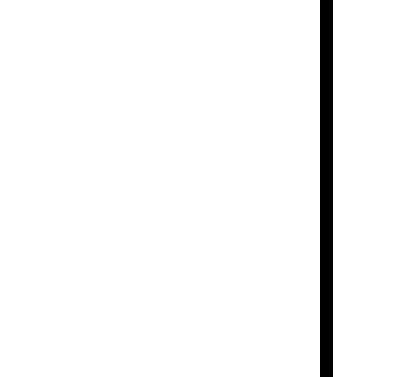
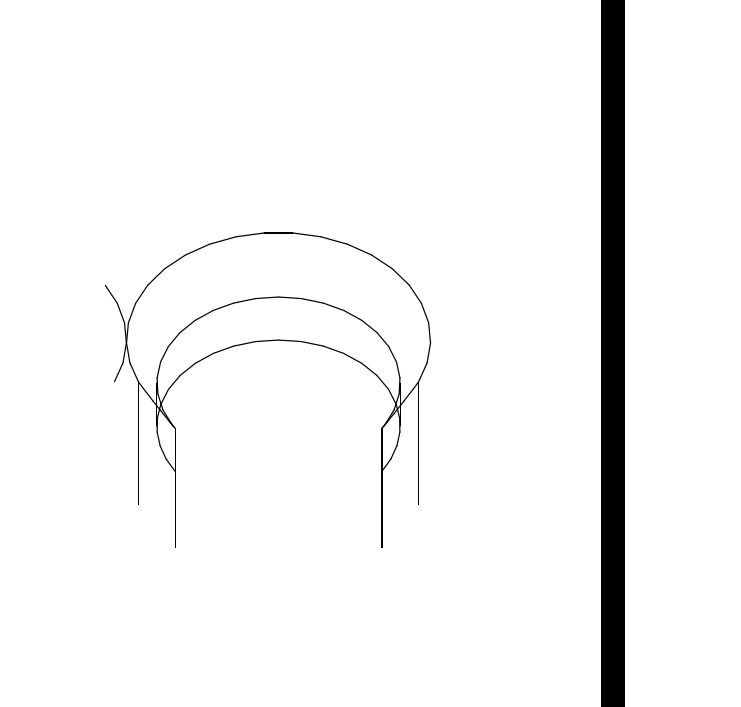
part: (140, 182) -> (263, 342), added

